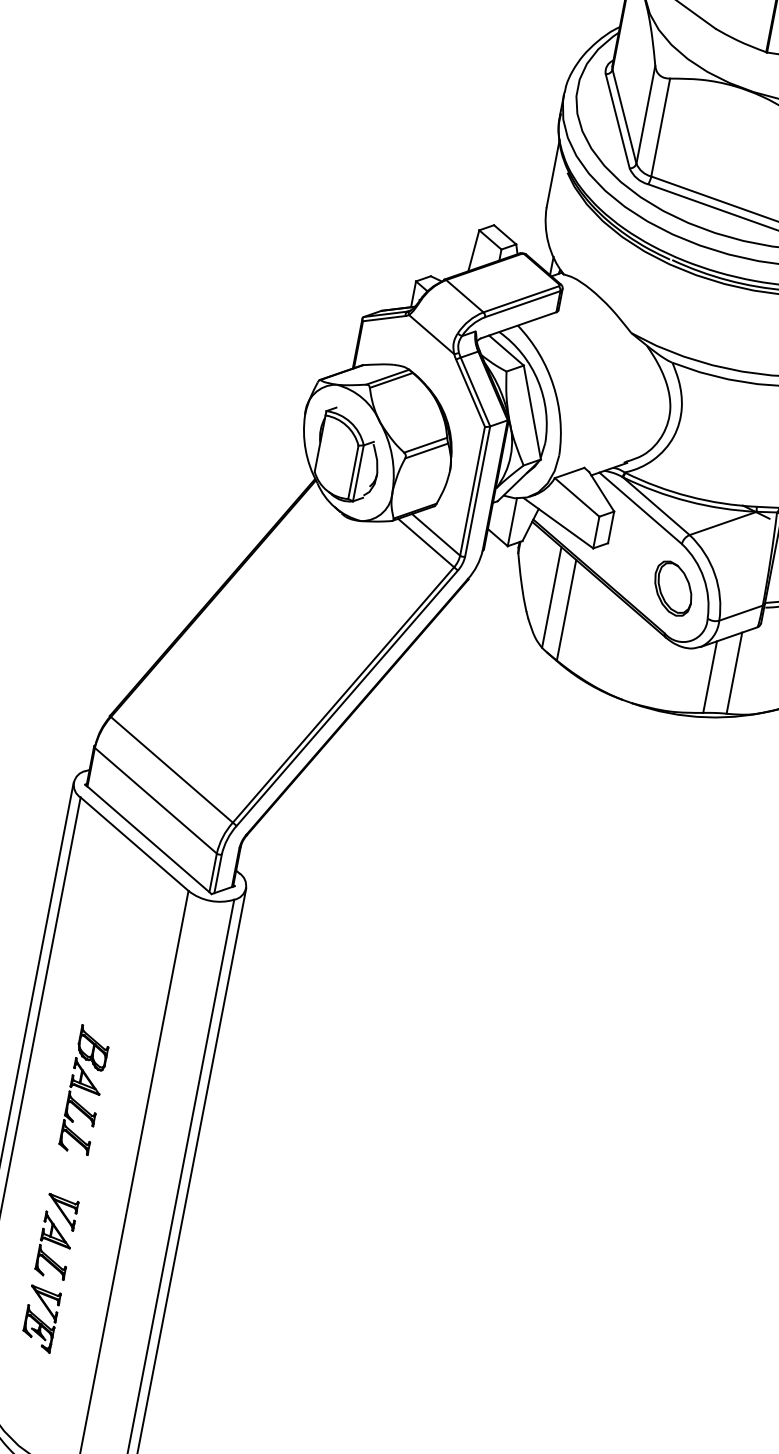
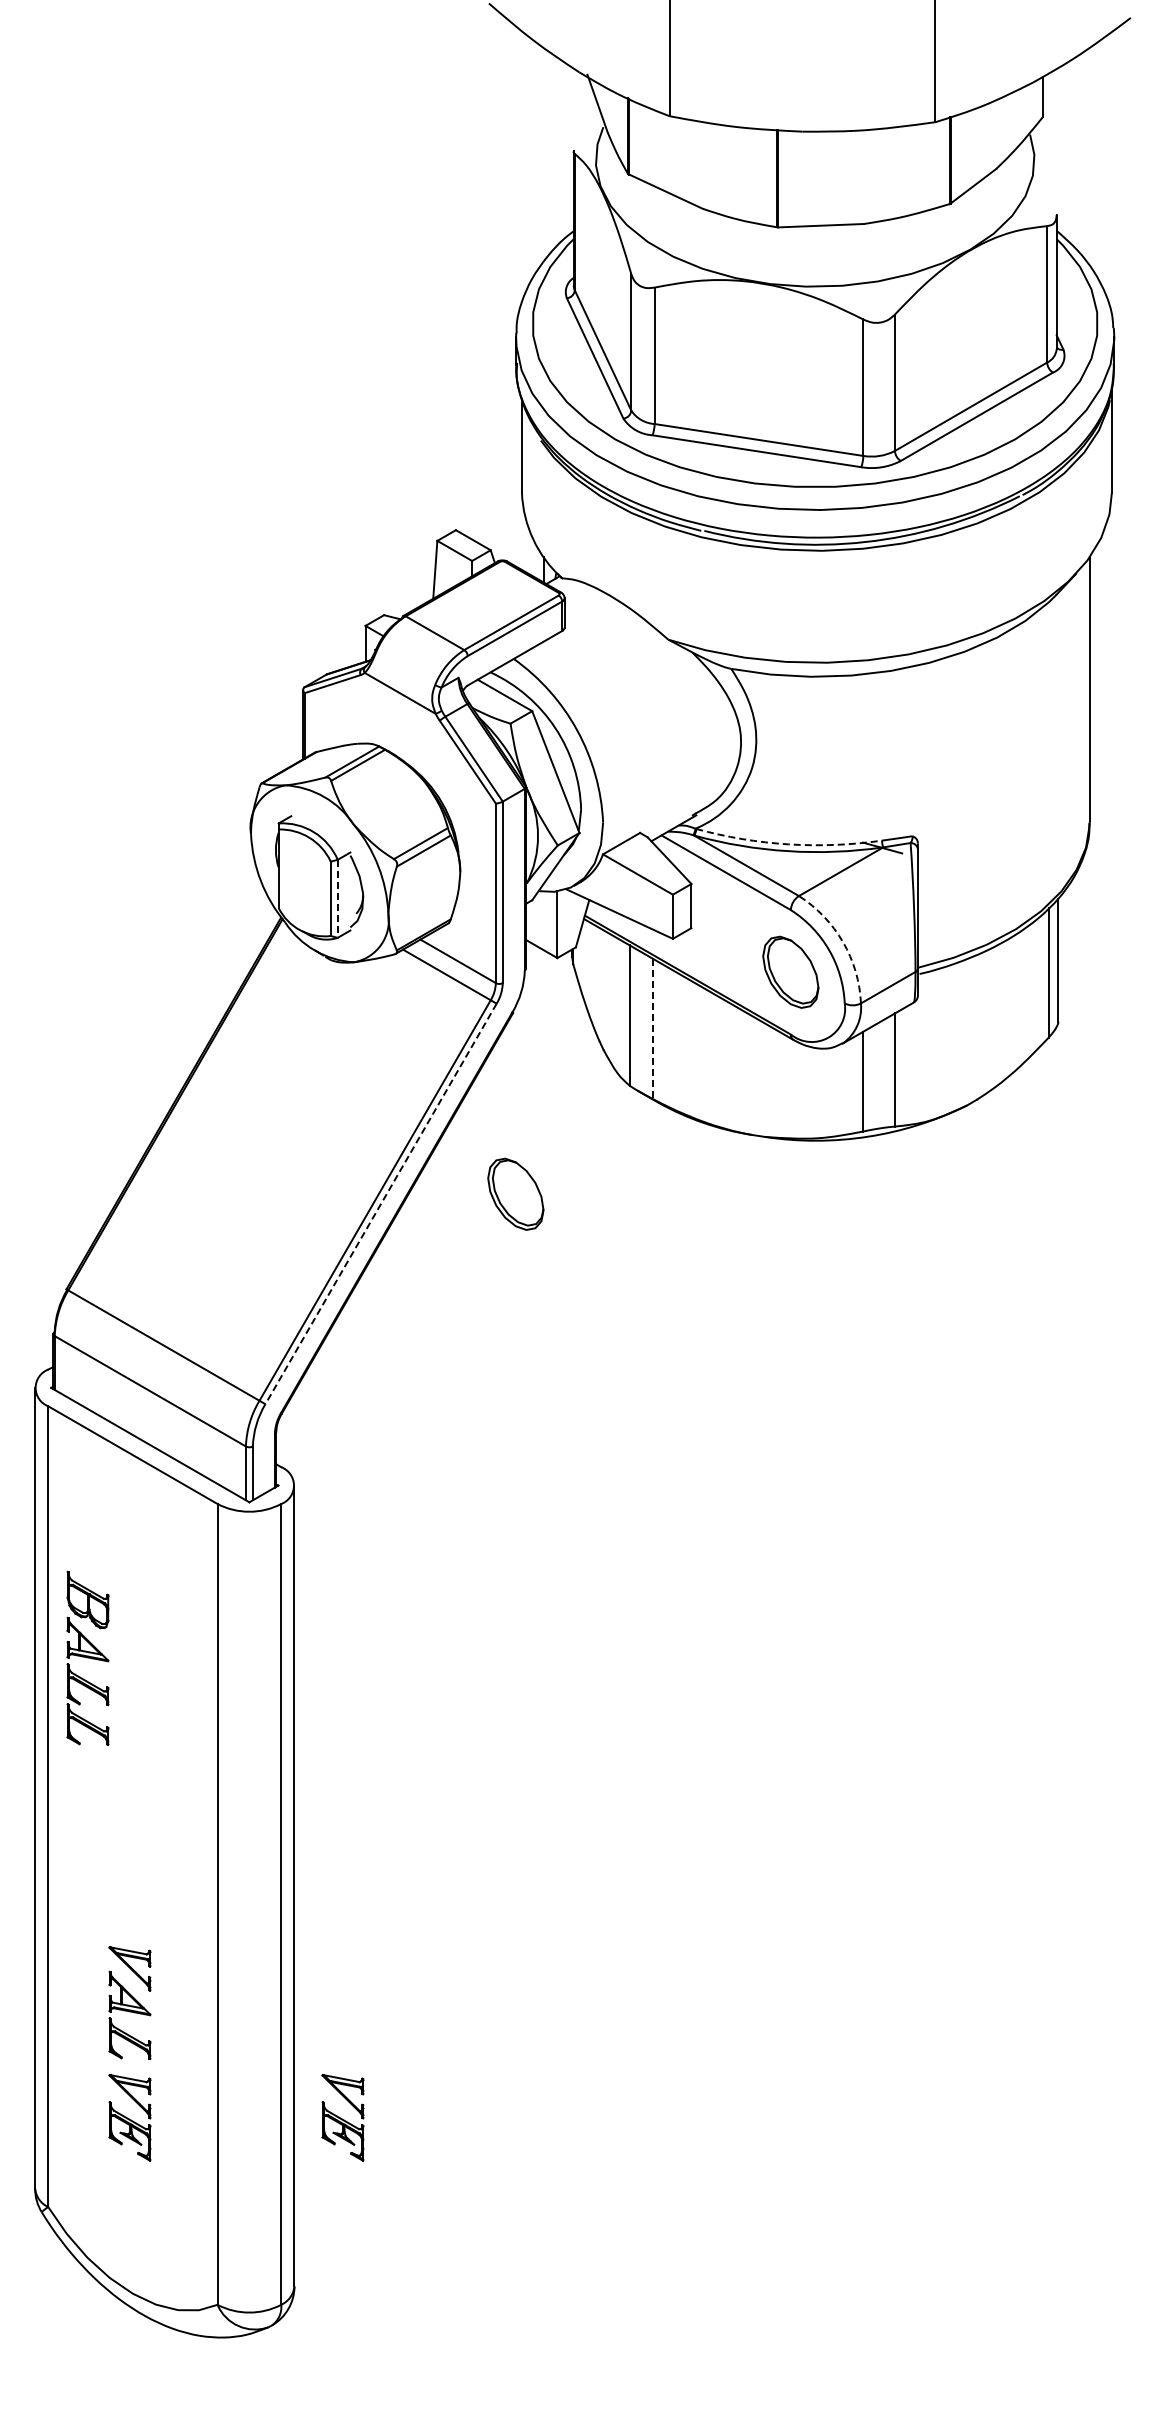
line: (358, 473) -> (337, 899), solid -> dashed
arc: (689, 496) -> (788, 844), solid -> dashed
arc: (715, 574) -> (843, 942), solid -> dashed
line: (566, 610) -> (653, 1029), solid -> dashed
line: (346, 698) -> (380, 1204), solid -> dashed
part: (445, 709) -> (515, 1193), added
part: (84, 1089) -> (87, 1657), moved
part: (193, 1348) -> (342, 2117), added

